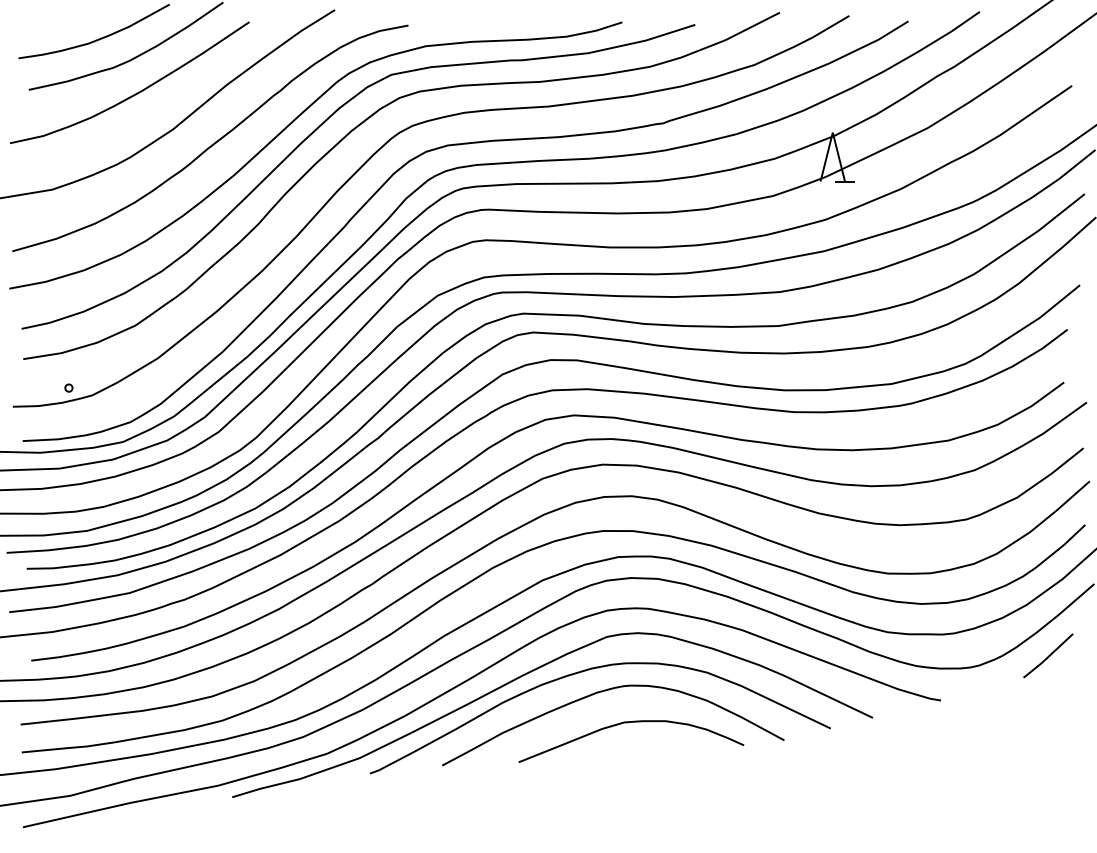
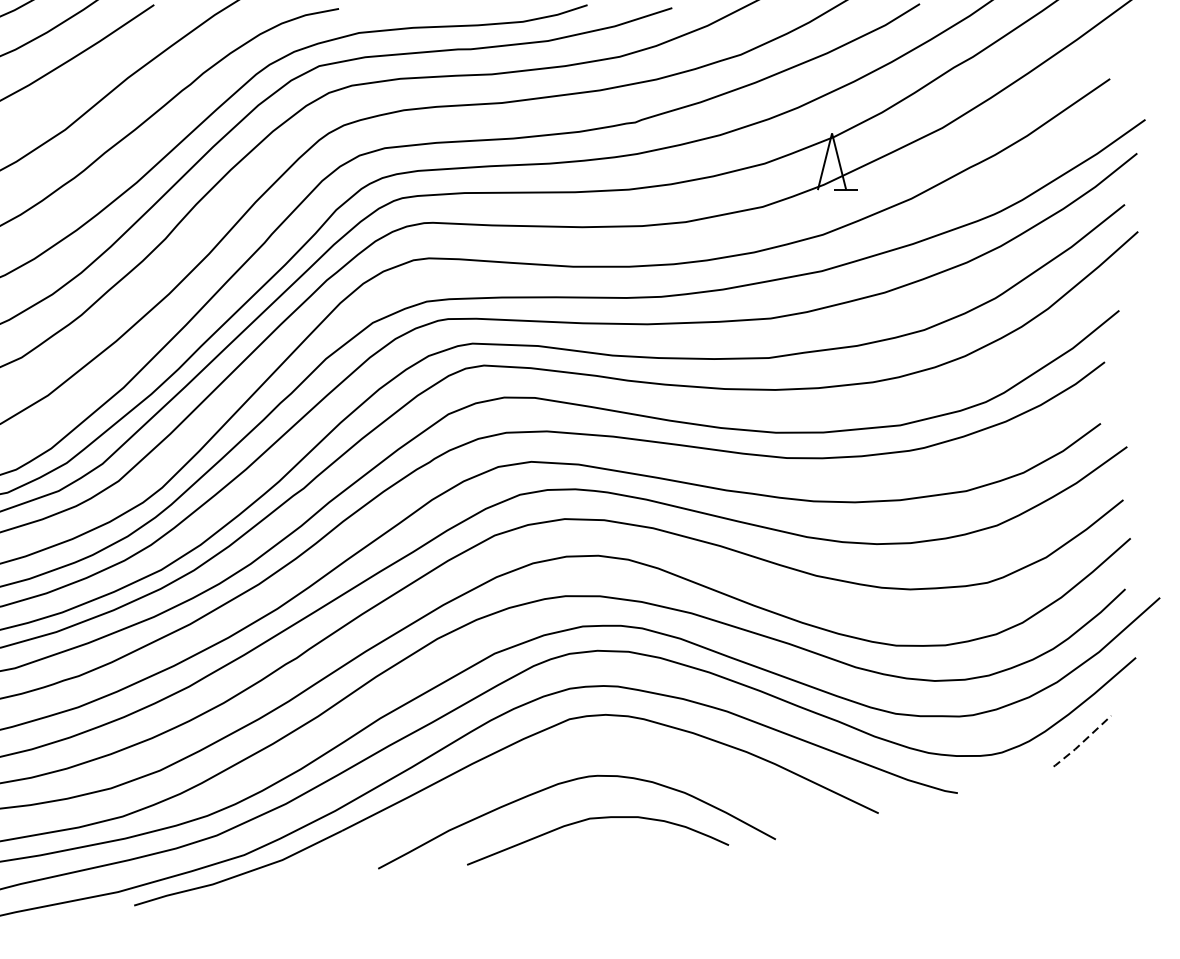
line: (1047, 657) -> (1081, 743), solid -> dashed
curve: (589, 670) -> (549, 758), removed

